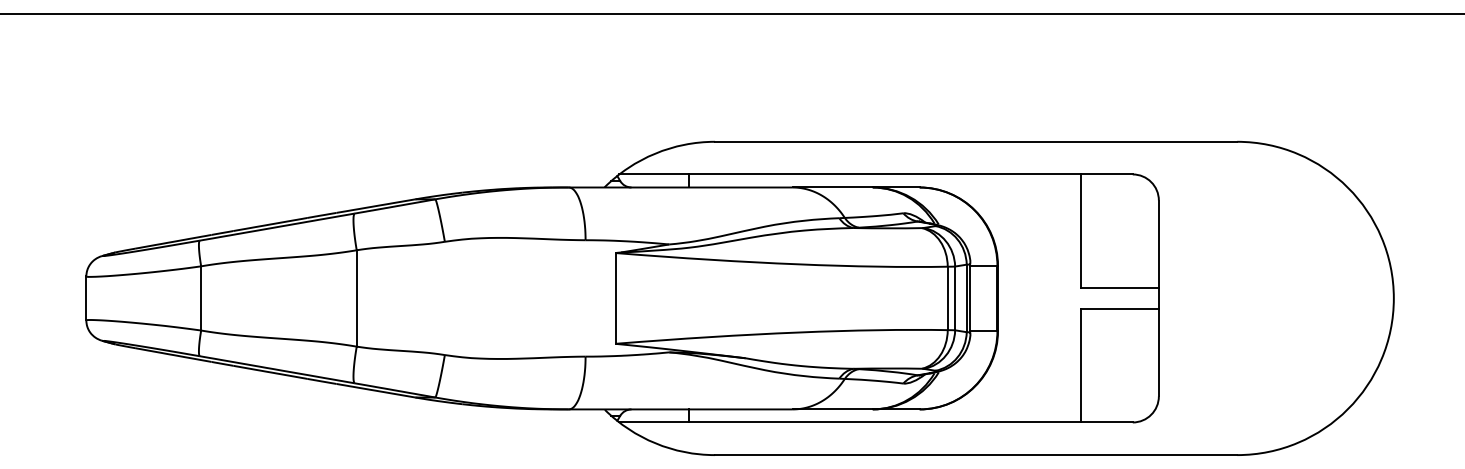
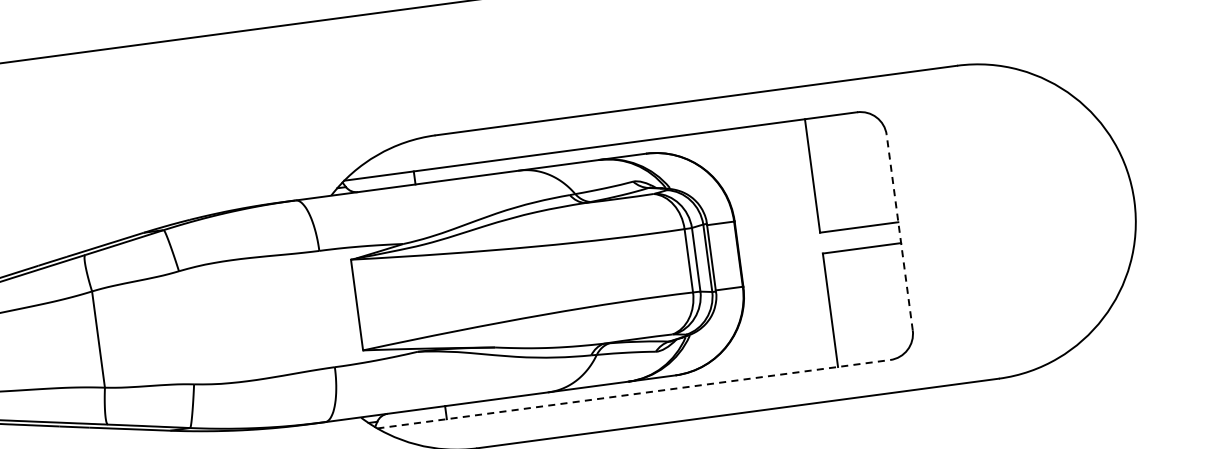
line: (1158, 298) -> (899, 232), solid -> dashed
line: (876, 422) -> (634, 394), solid -> dashed

